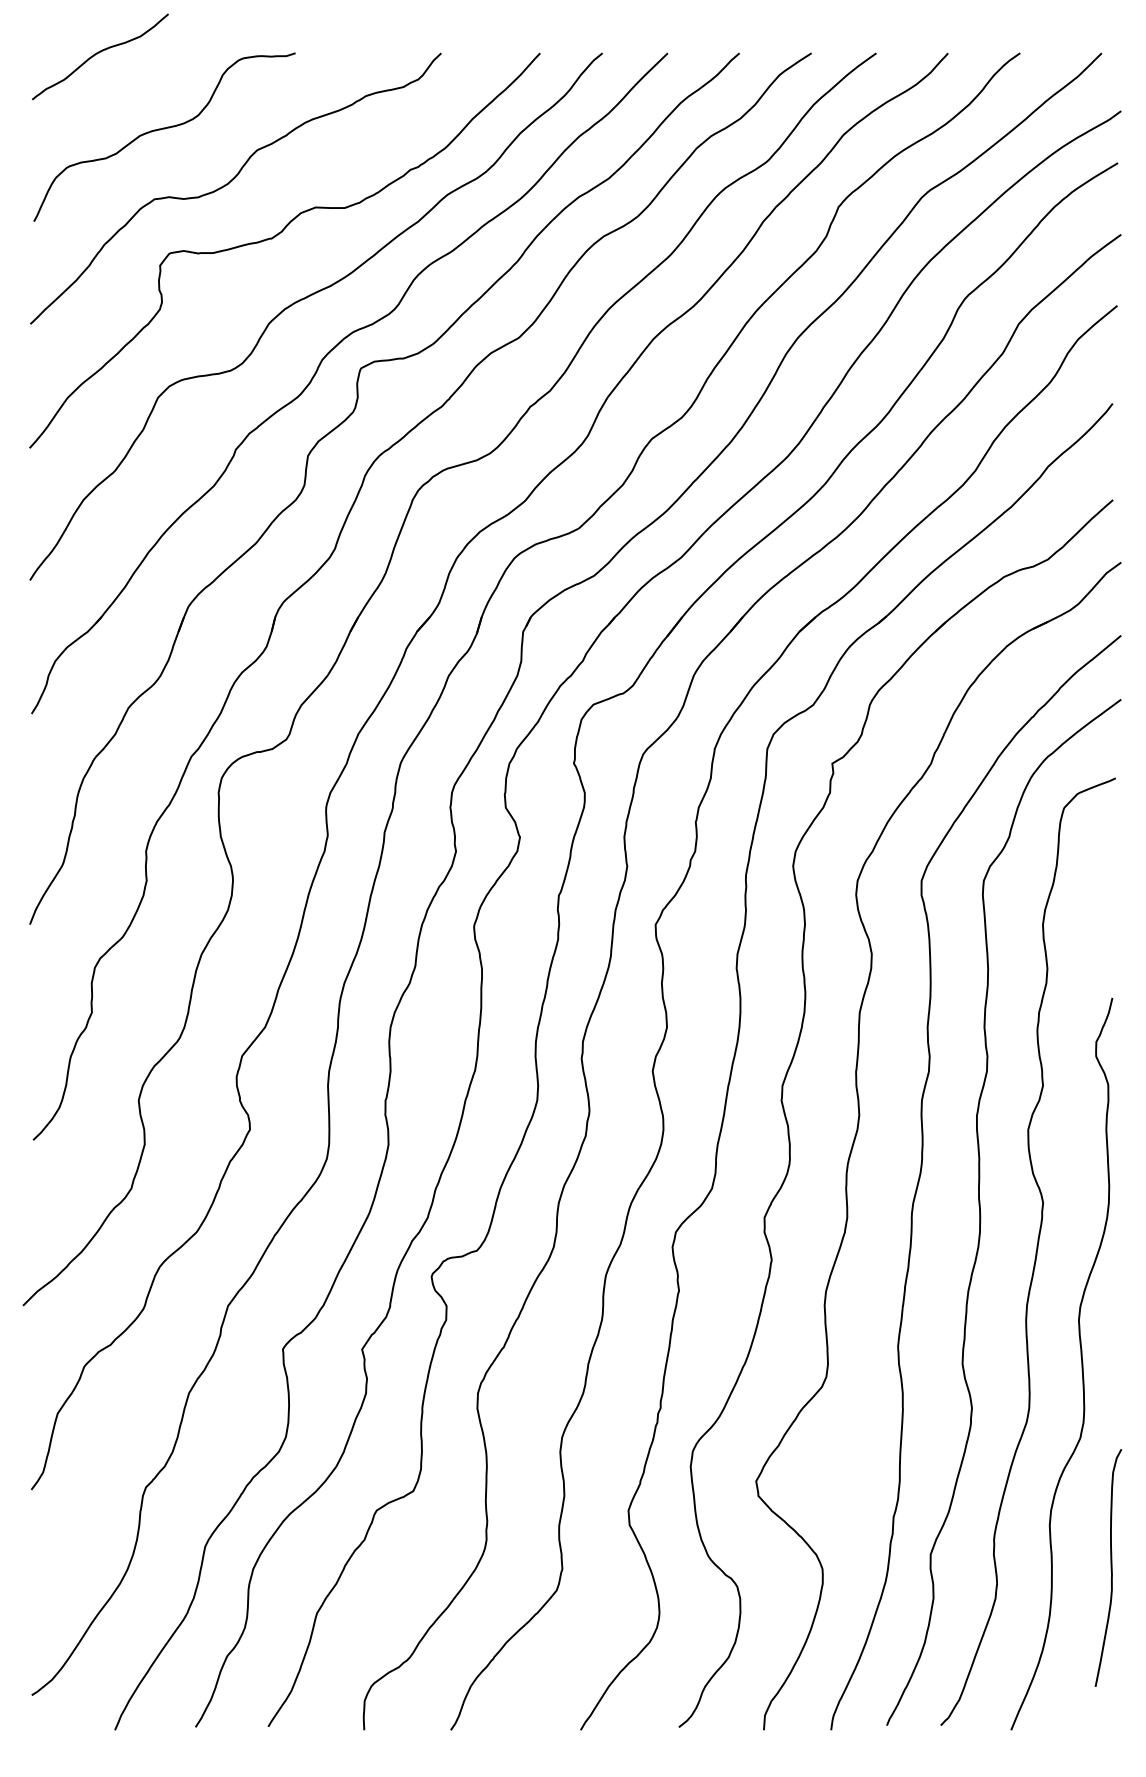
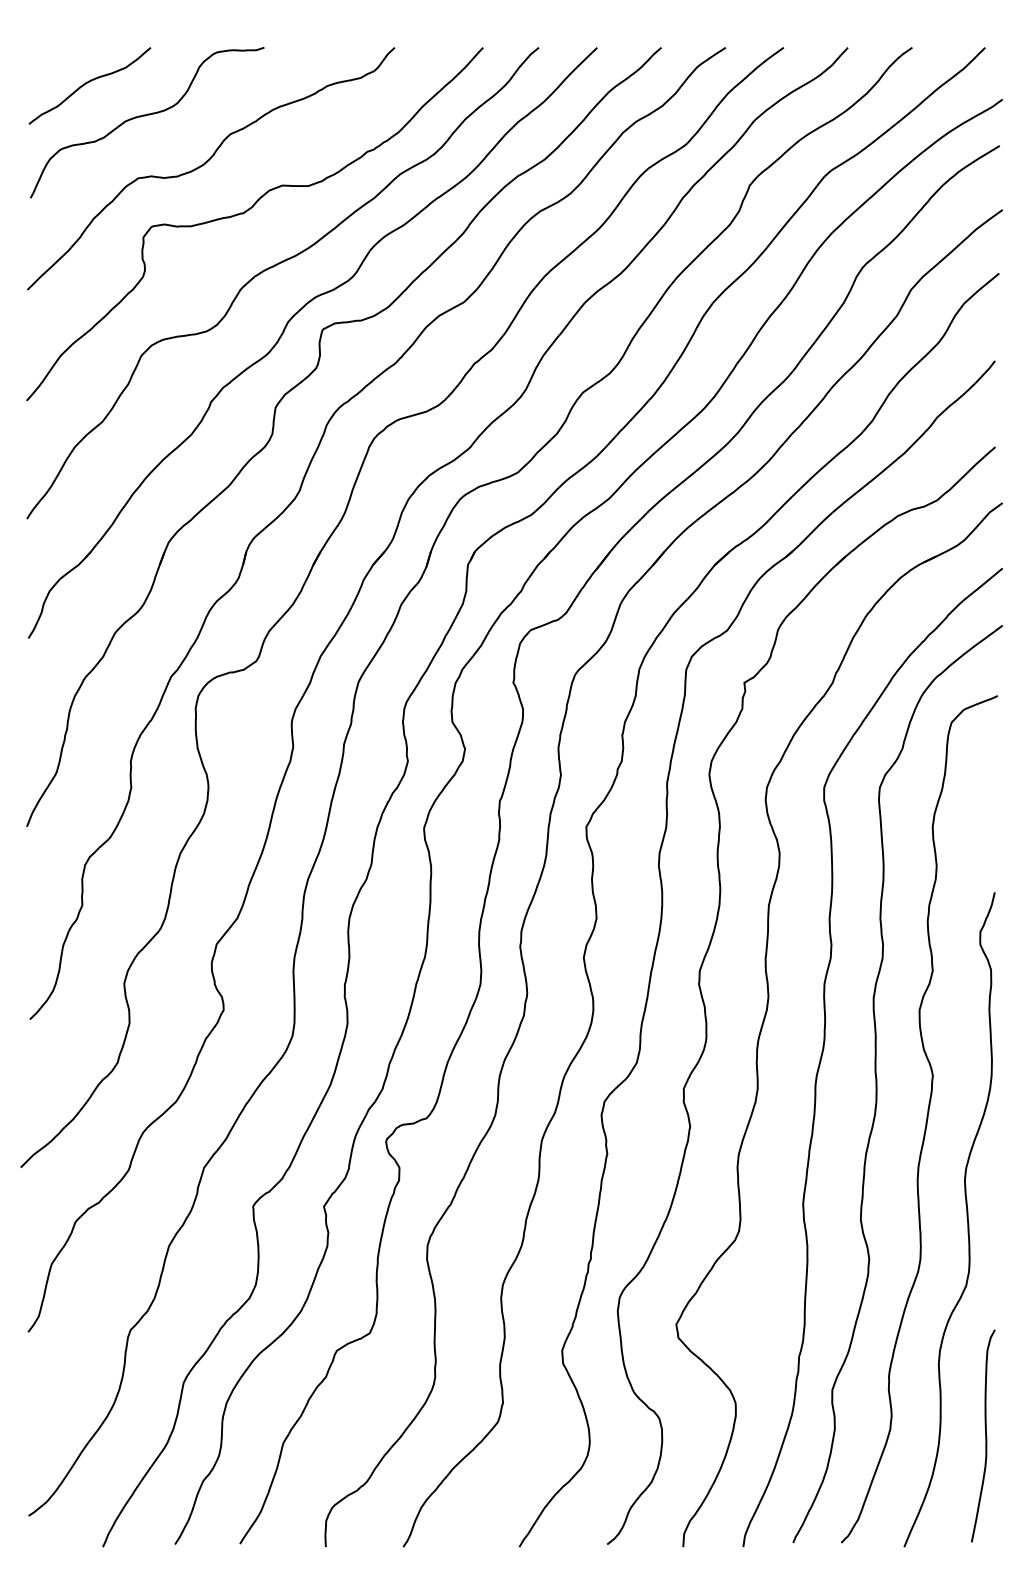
curve: (97, 54) -> (87, 83), moved
curve: (1110, 1567) -> (985, 1435), moved

